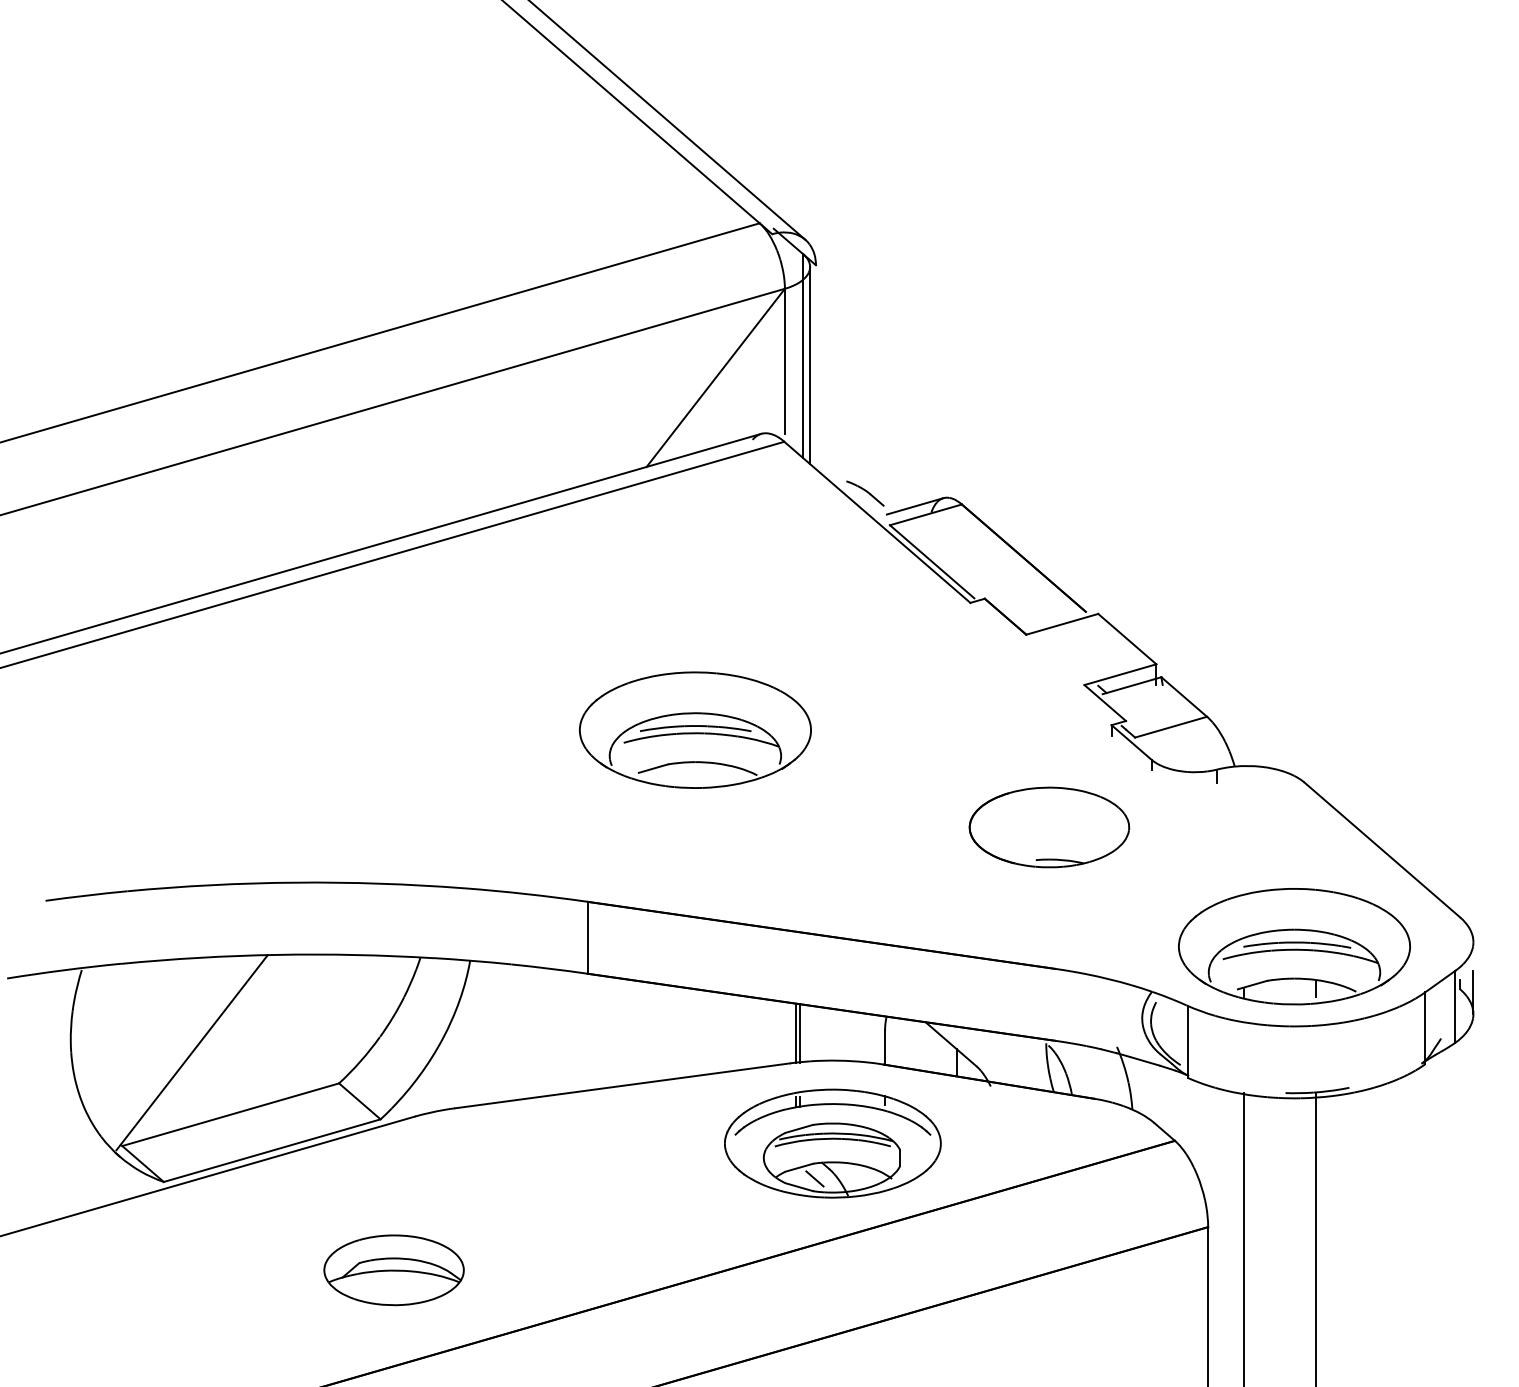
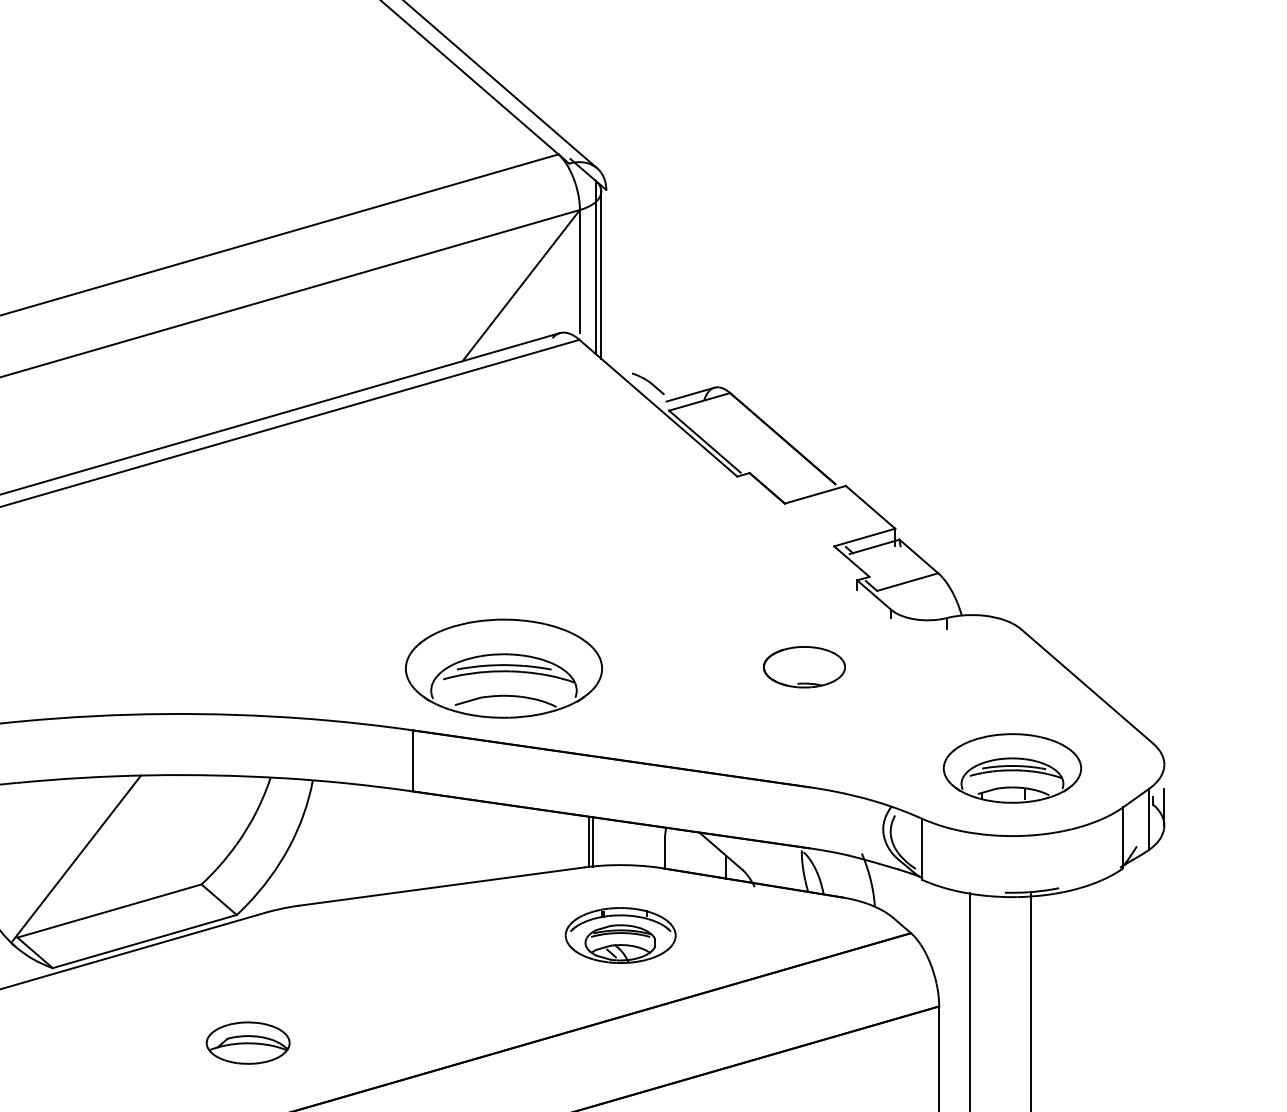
part: (695, 729) -> (504, 668), moved
part: (1049, 827) -> (804, 667), size x0.6
part: (1294, 946) -> (1012, 768), size x0.7
part: (832, 1143) -> (620, 935), size x0.6
part: (393, 1270) -> (247, 1043), size x0.7

